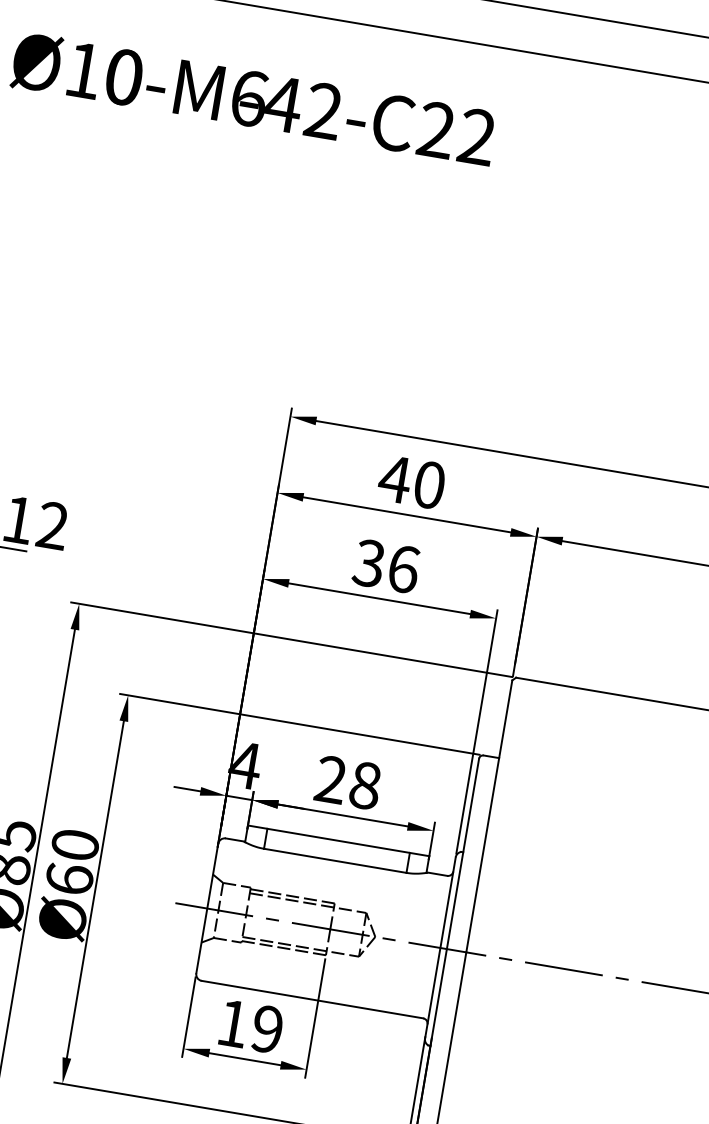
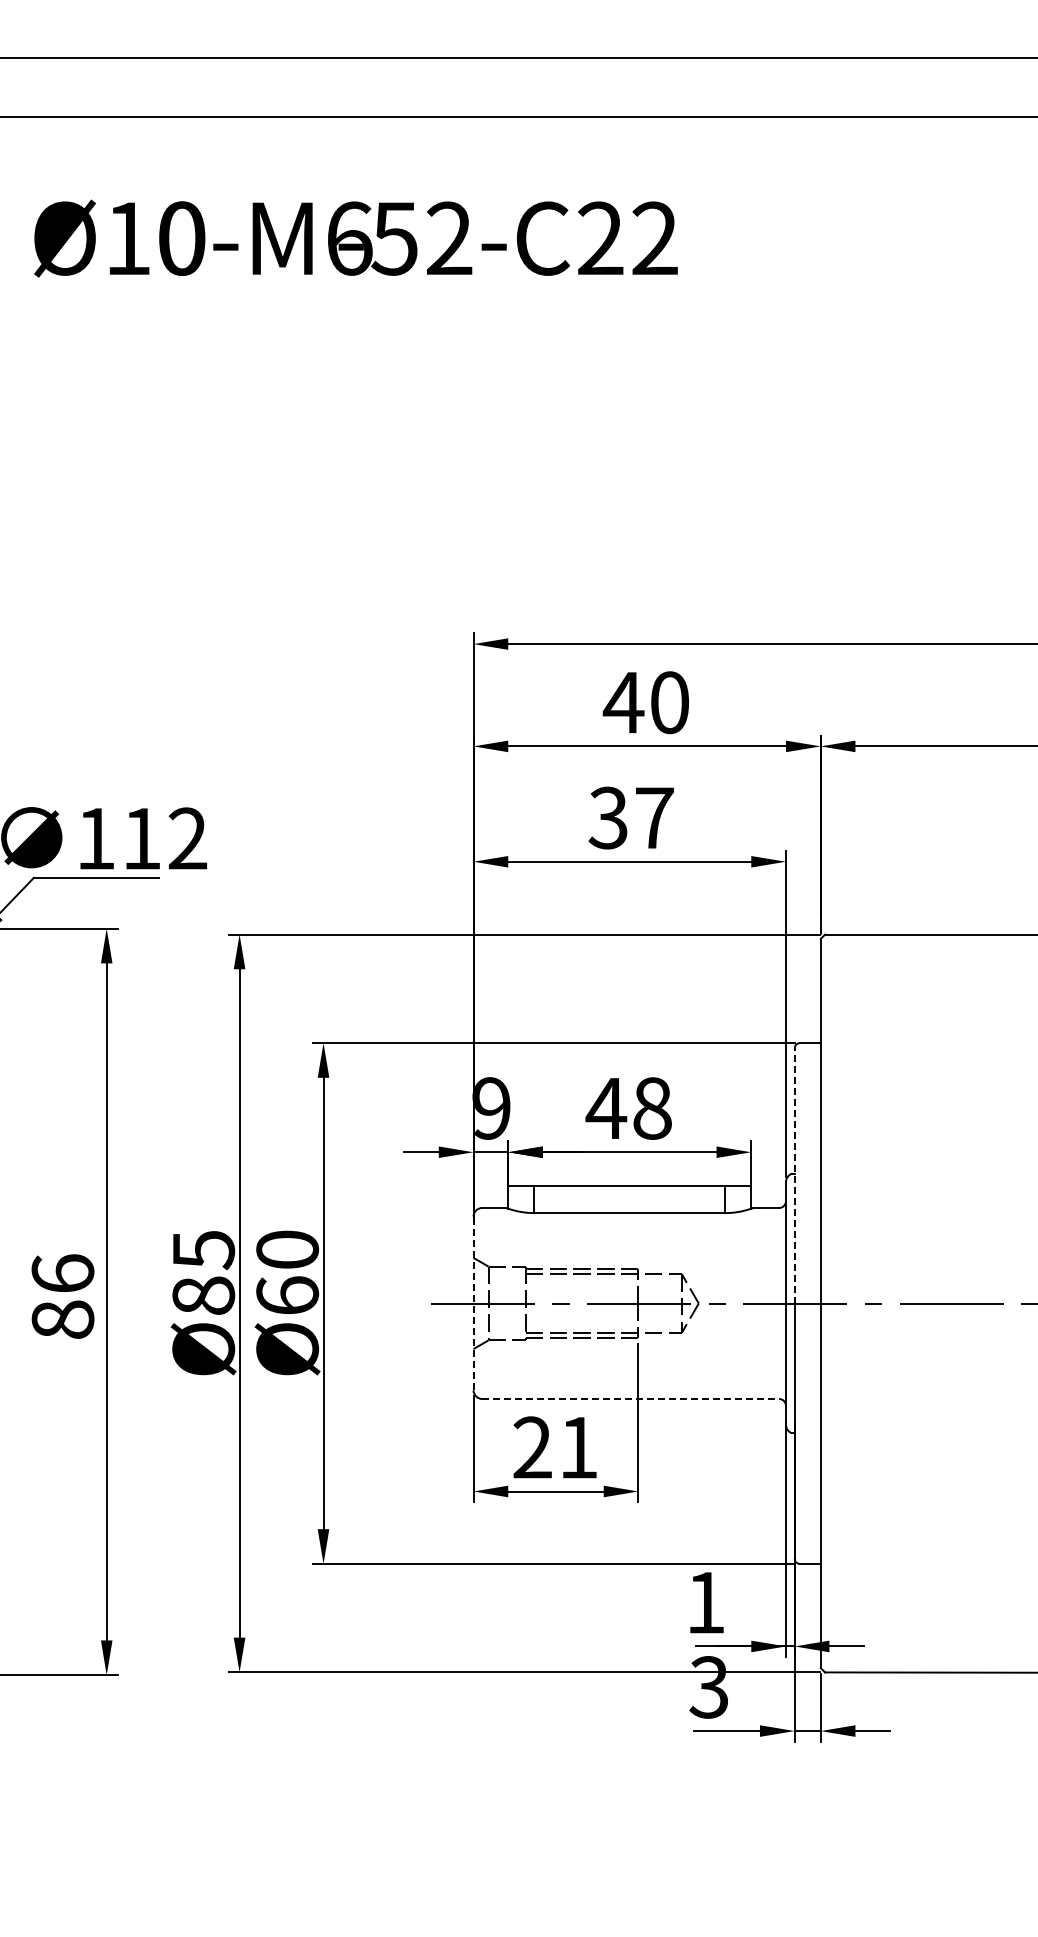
text: (283, 104) -> (395, 238), -42-C22 -> -52-C22
text: (404, 568) -> (655, 817), 36 -> 37
text: (245, 765) -> (491, 1108), 4 -> 9
text: (331, 779) -> (606, 1107), 28 -> 48
line: (462, 853) -> (794, 1175), solid -> dashed
line: (207, 908) -> (473, 1303), solid -> dashed
line: (313, 999) -> (631, 1398), solid -> dashed
text: (250, 1026) -> (555, 1447), 19 -> 21

